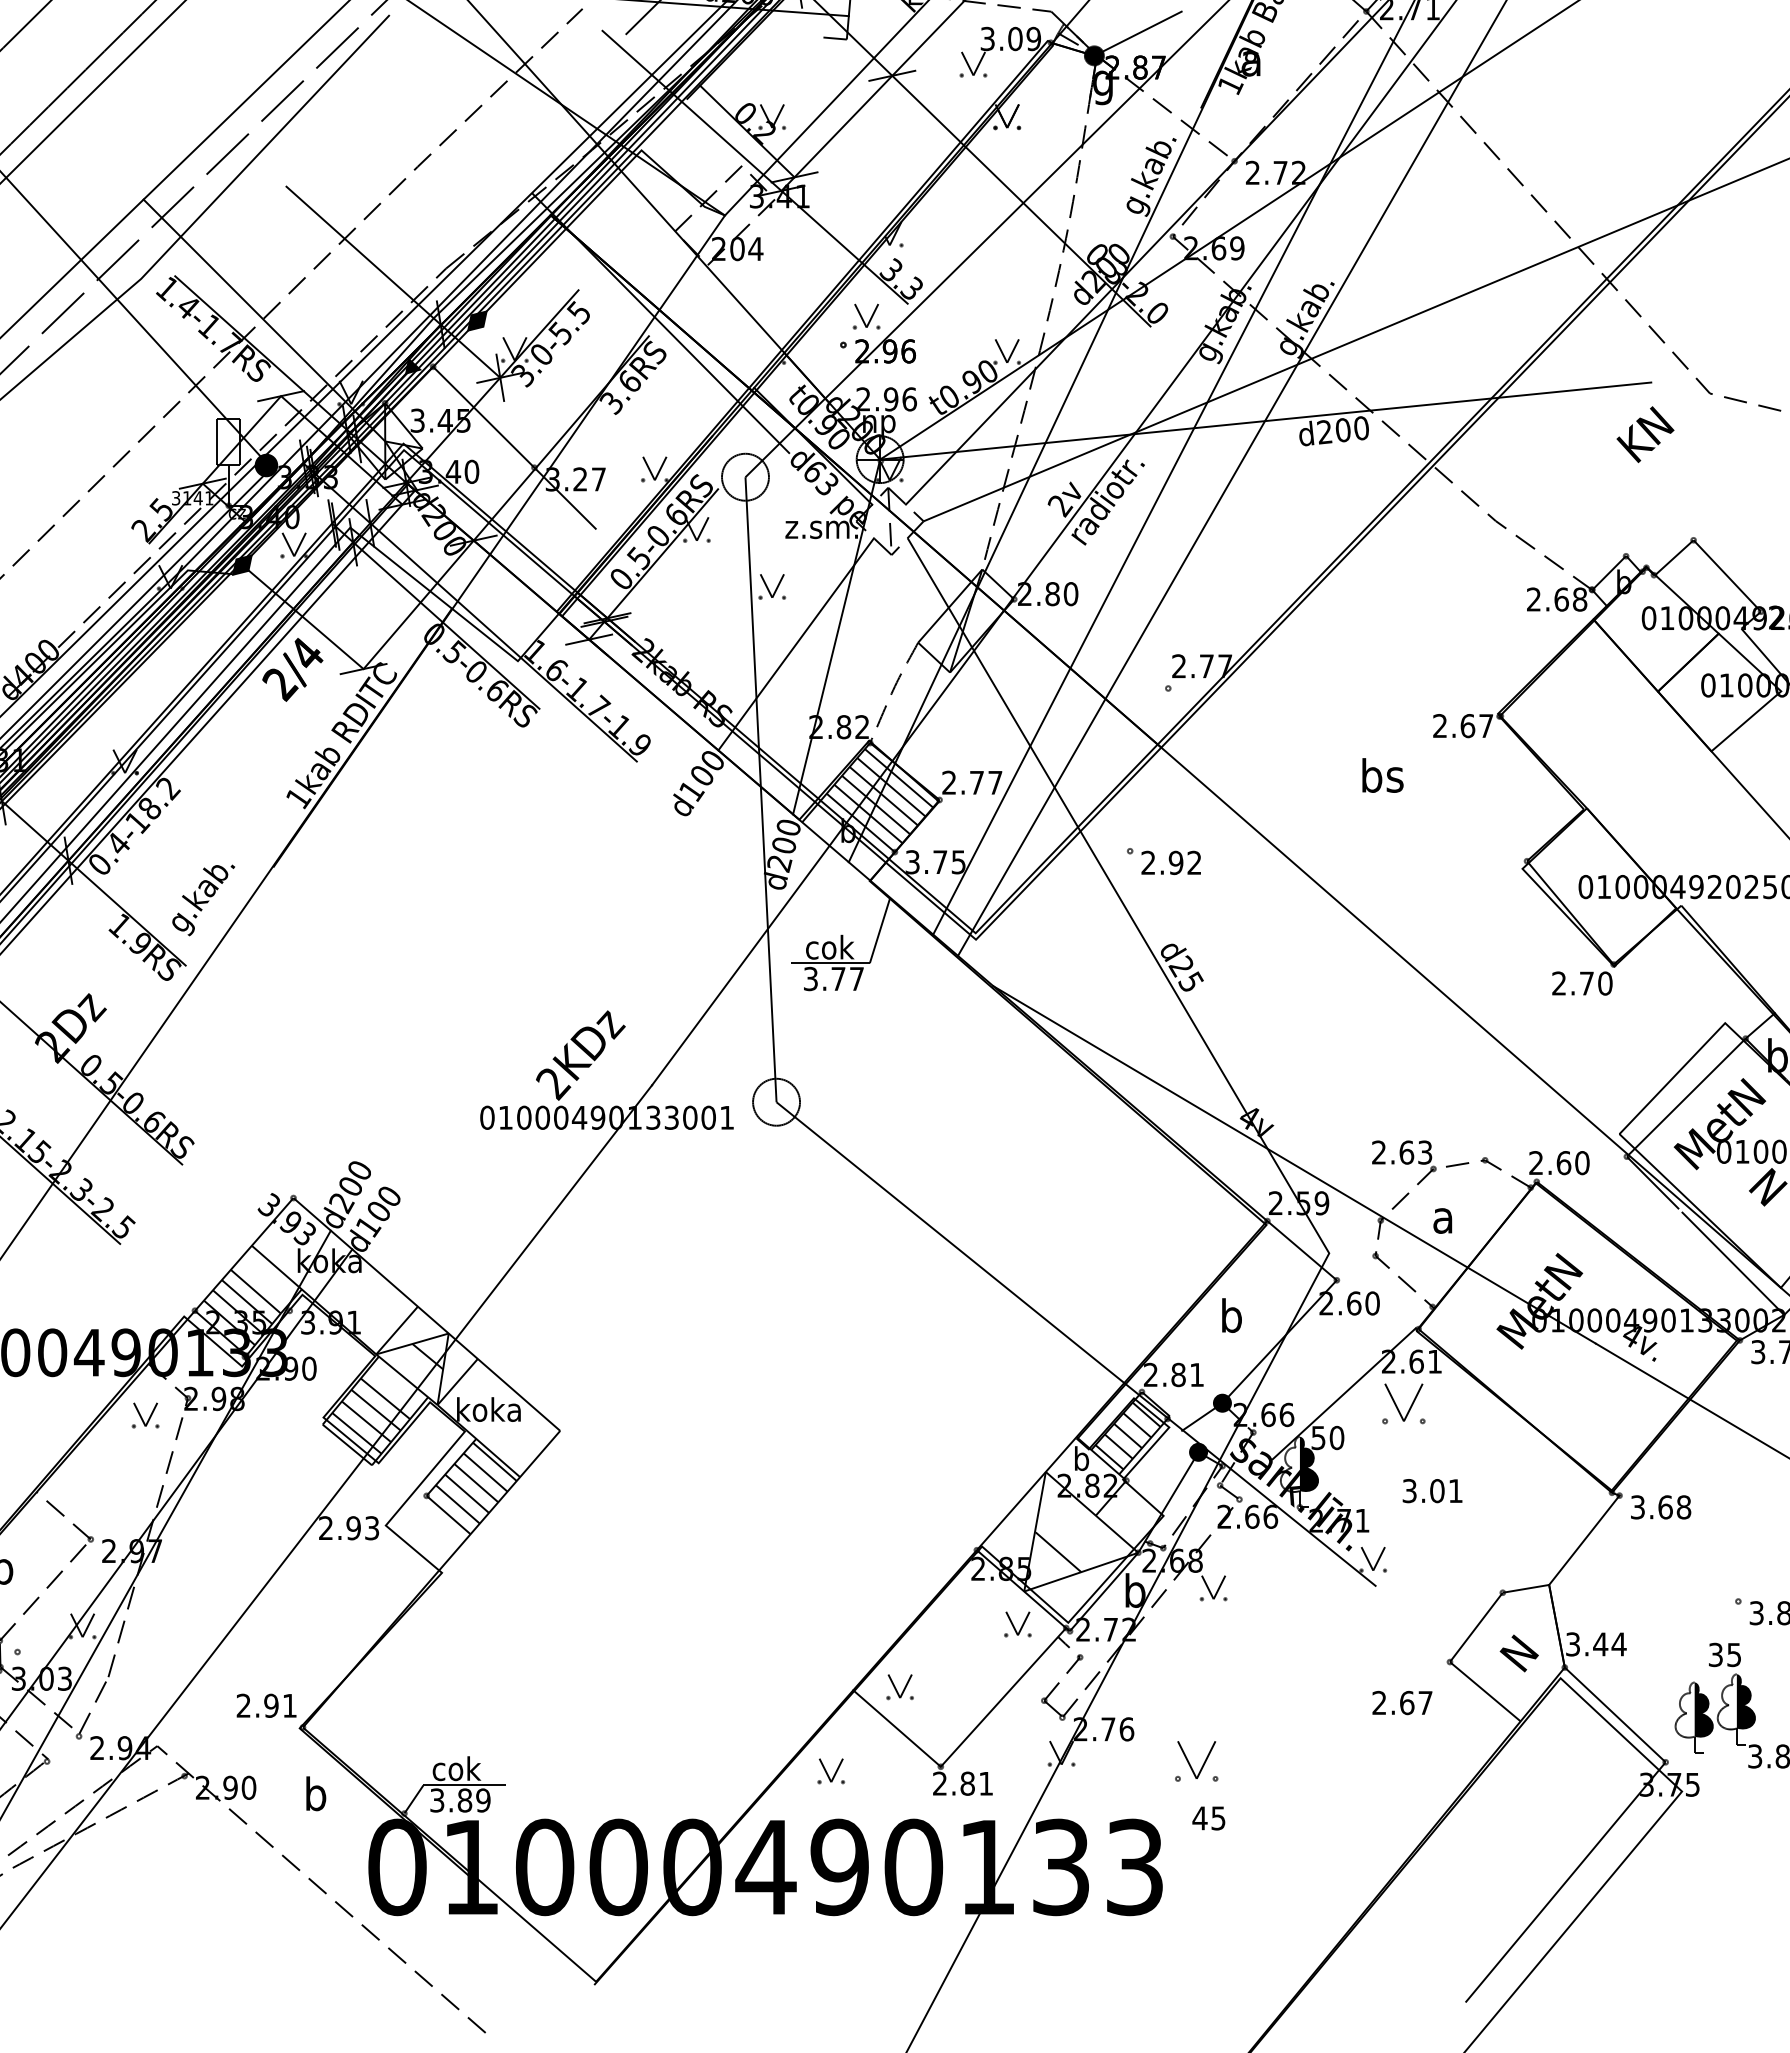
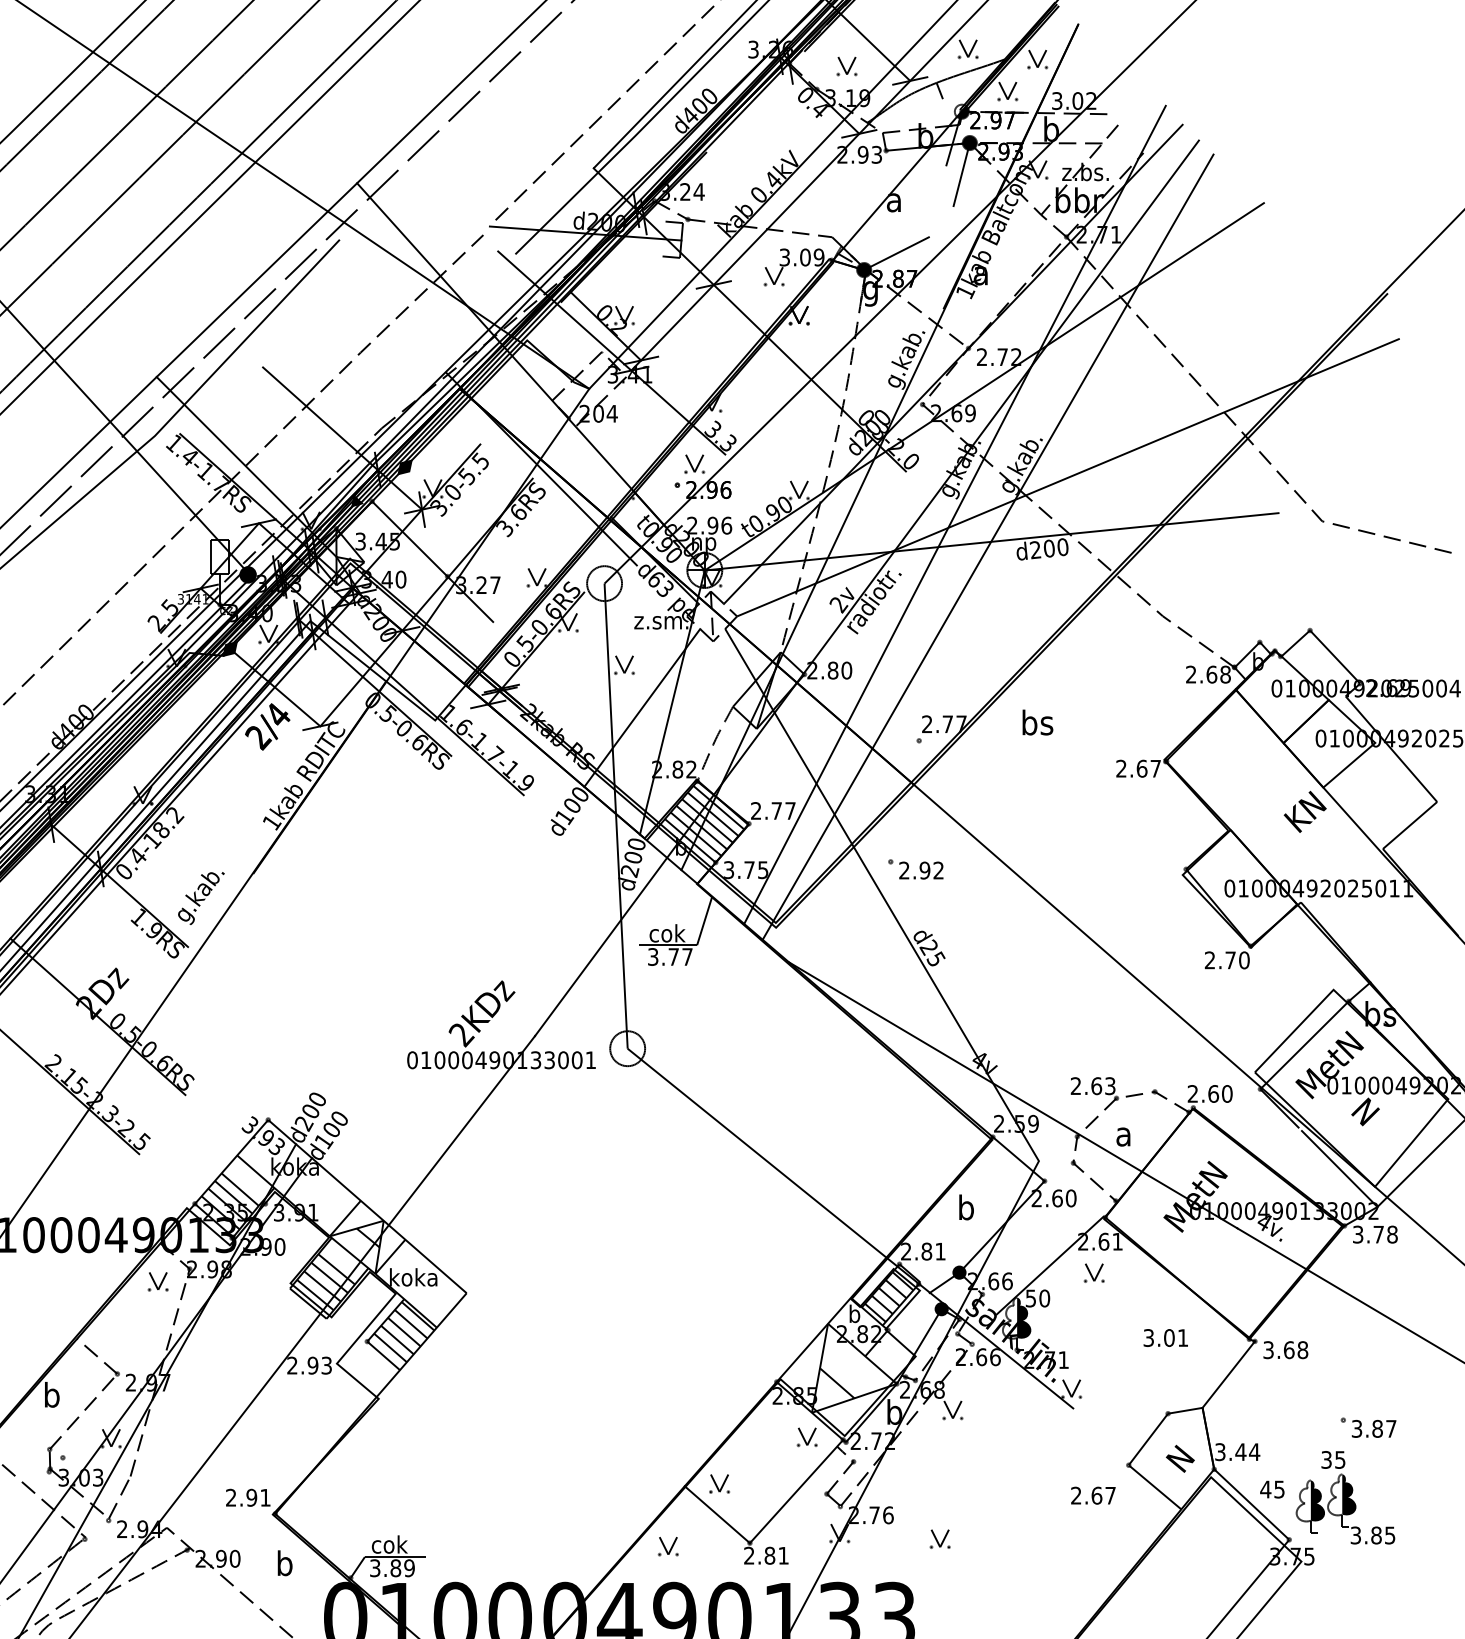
text: (1644, 434) -> (1304, 811), moved
text: (1382, 775) -> (1037, 722), moved
part: (1402, 1403) -> (1093, 1272), size x0.62
text: (1432, 1490) -> (1165, 1337), moved
part: (1195, 1760) -> (939, 1538), size x0.62
text: (1209, 1818) -> (1272, 1489), moved

